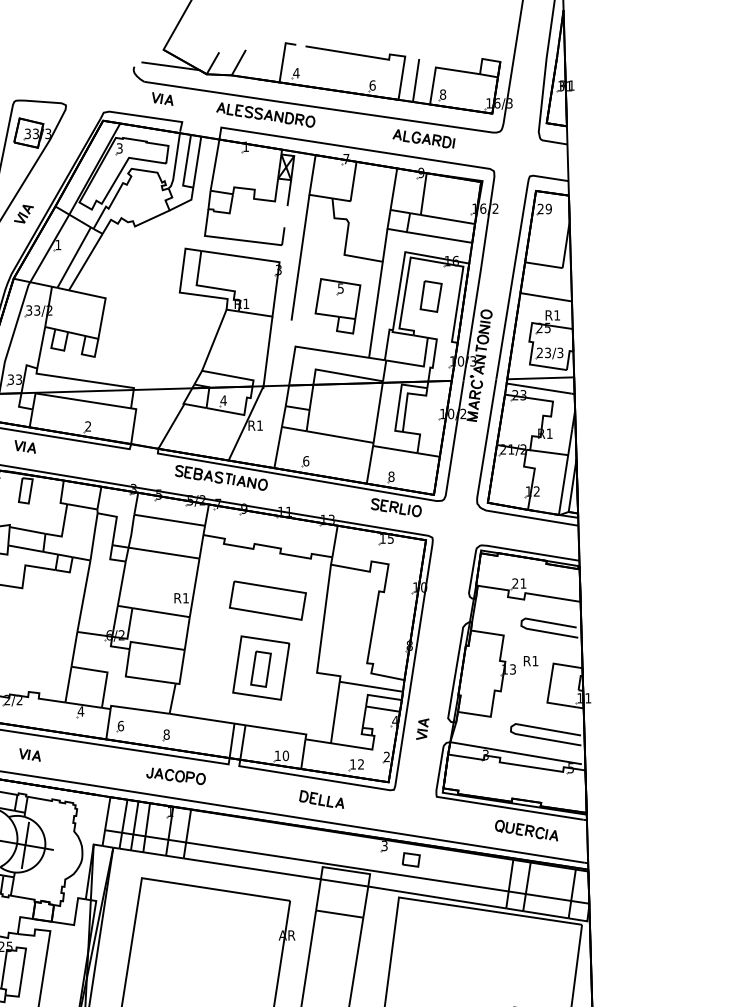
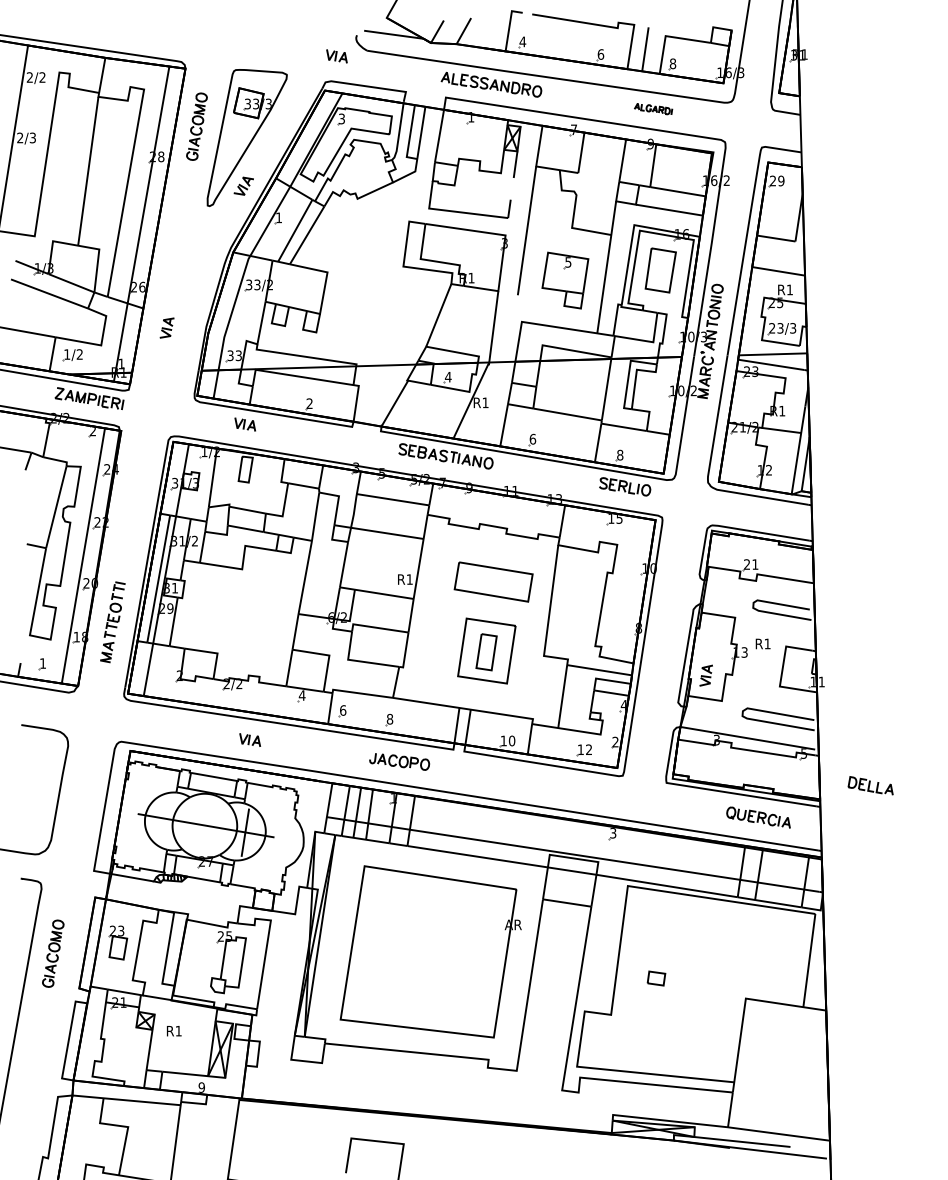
part: (162, 99) -> (336, 56), moved
part: (423, 138) -> (653, 108), size x0.6
part: (430, 296) -> (660, 270), size x1.4
part: (422, 729) -> (705, 675), moved
part: (321, 799) -> (870, 785), moved
part: (411, 859) -> (656, 978), moved

